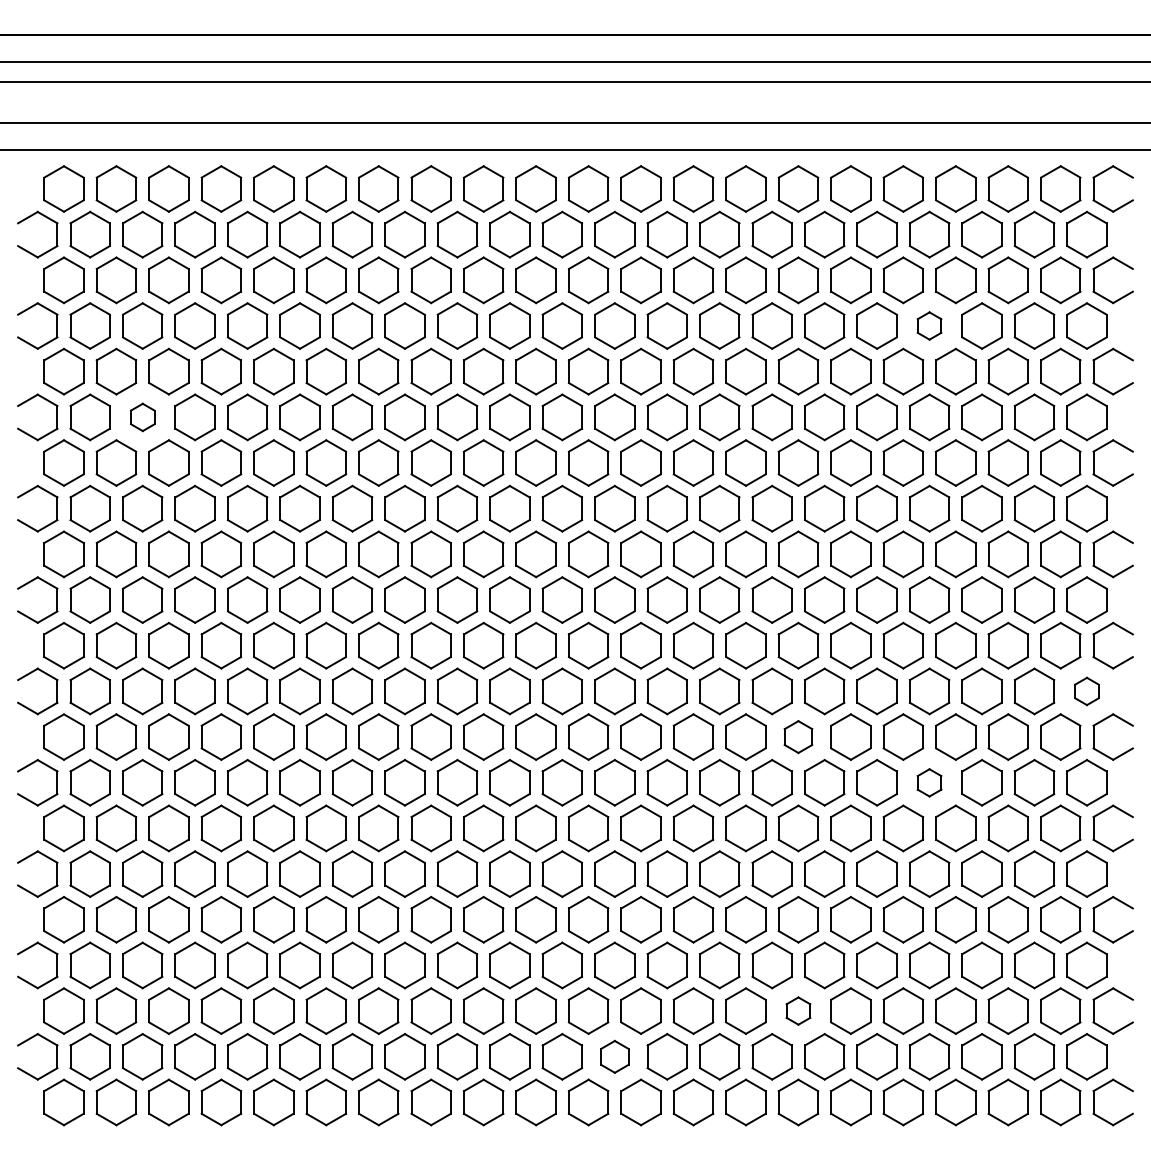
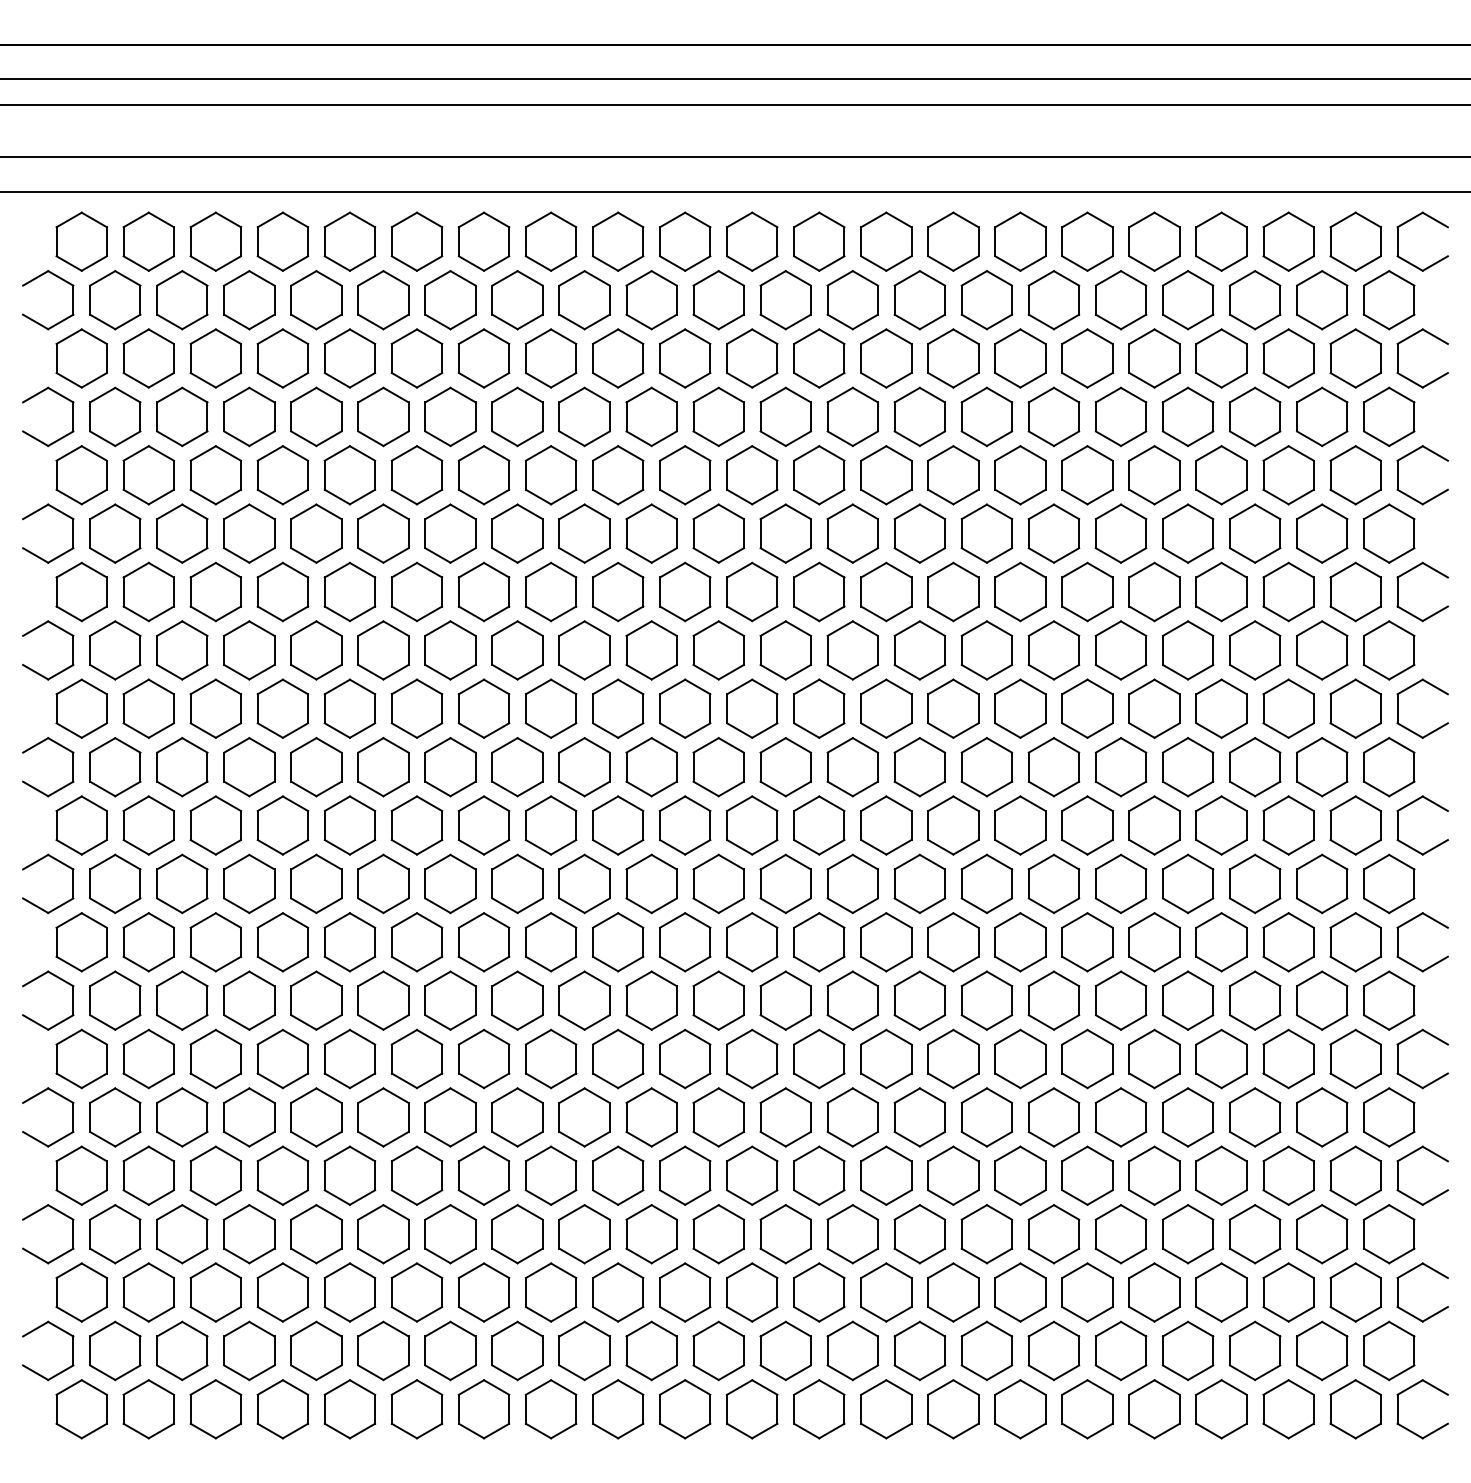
part: (929, 325) -> (1187, 416), size x1.67
part: (142, 417) -> (182, 533), size x1.67
part: (1086, 691) -> (1388, 884), size x1.67
part: (798, 736) -> (1020, 941), size x1.43
part: (929, 782) -> (1187, 1000), size x1.67
part: (798, 1010) -> (1020, 1291), size x1.67
part: (614, 1056) -> (785, 1350), size x1.43

